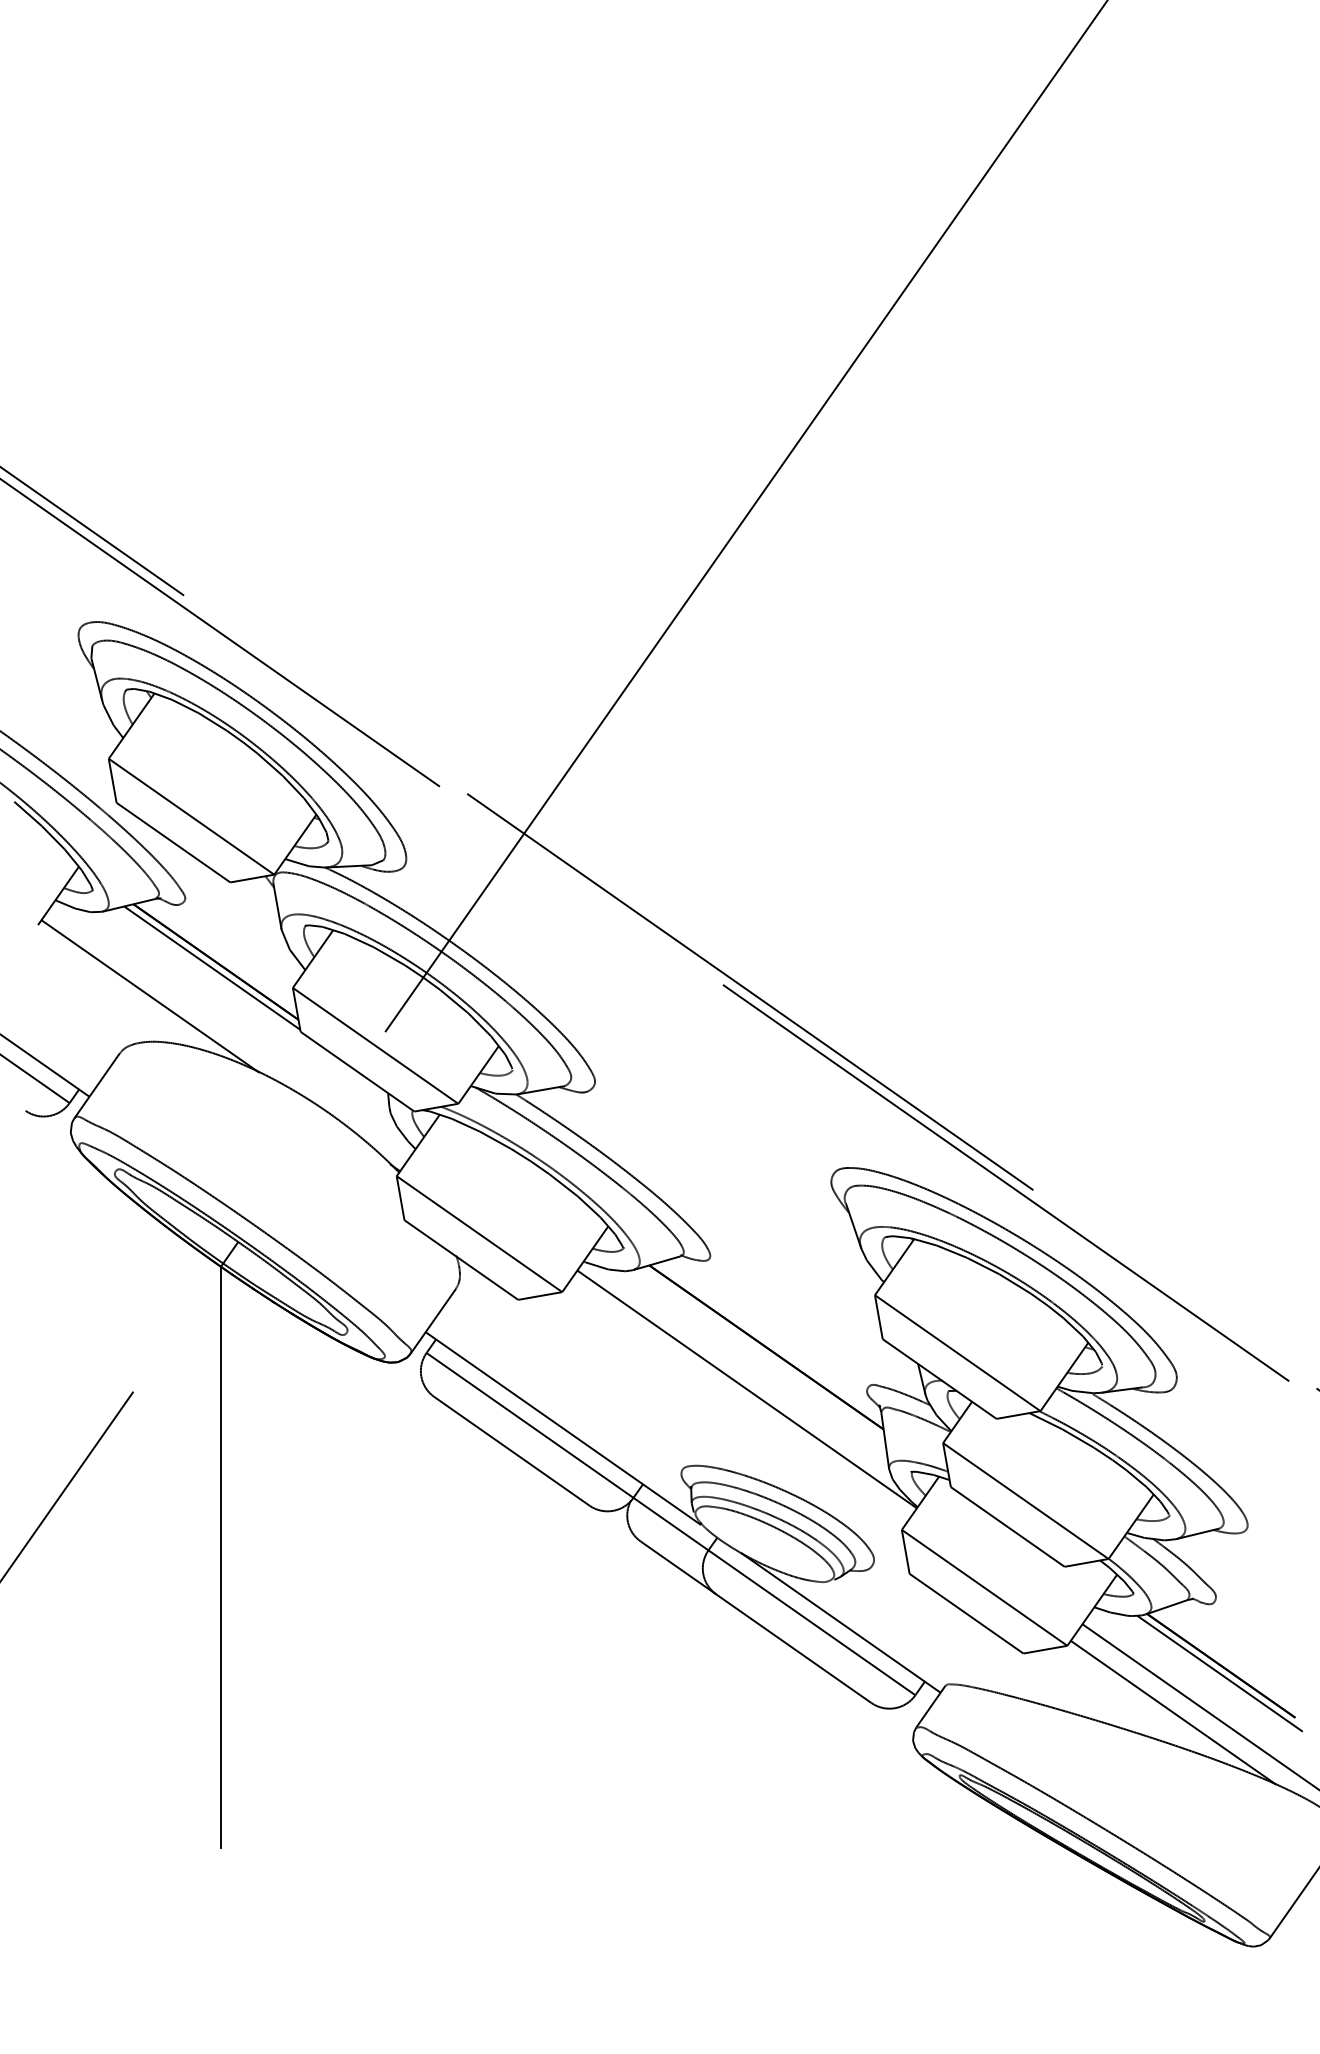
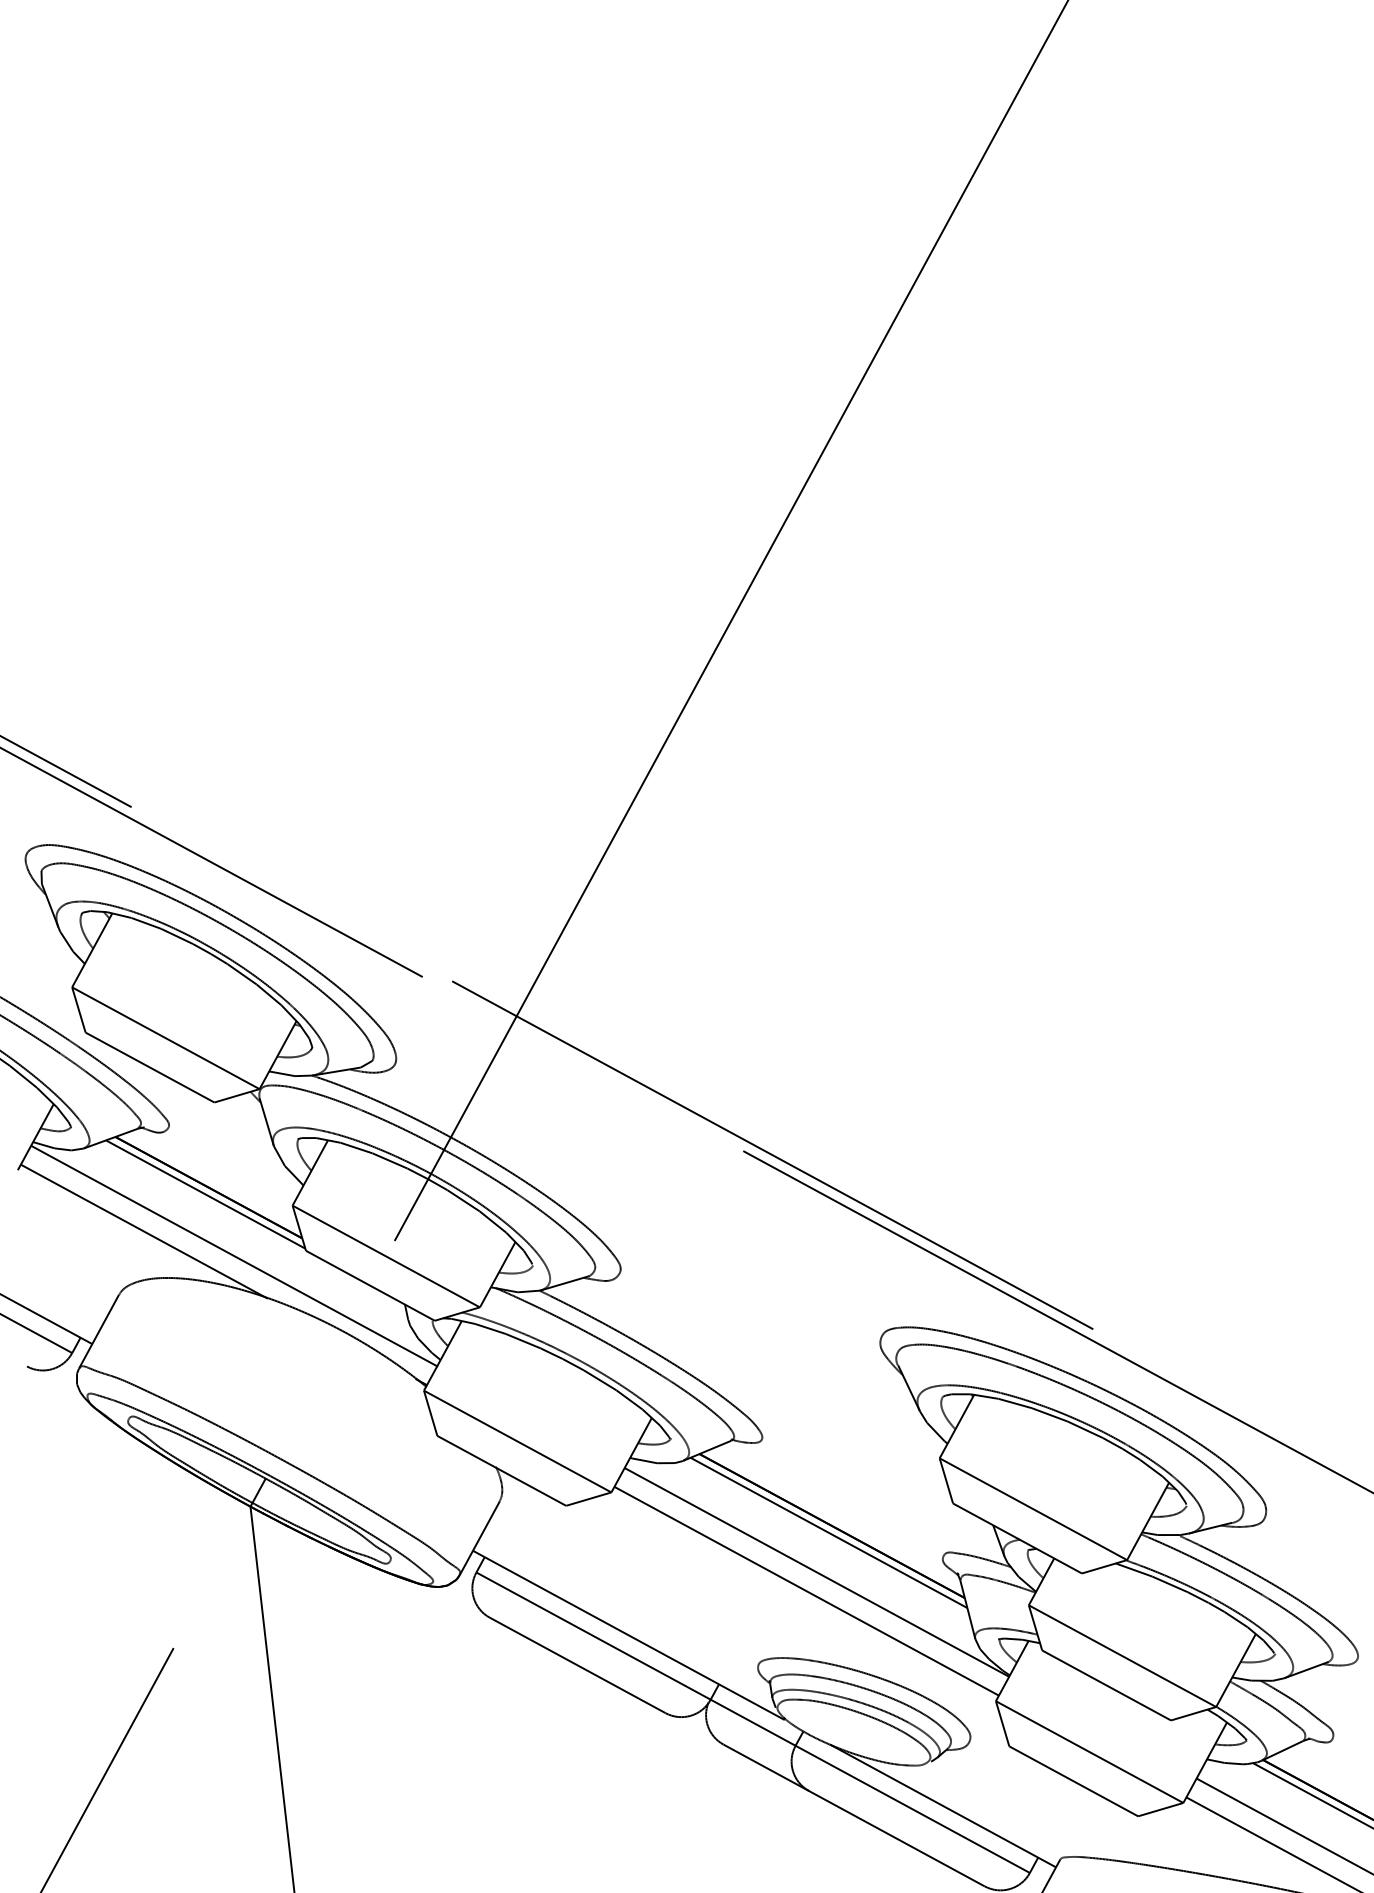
line: (232, 1029) -> (234, 1256), added
line: (762, 1353) -> (828, 1532), added
line: (735, 1405) -> (806, 1590), added

